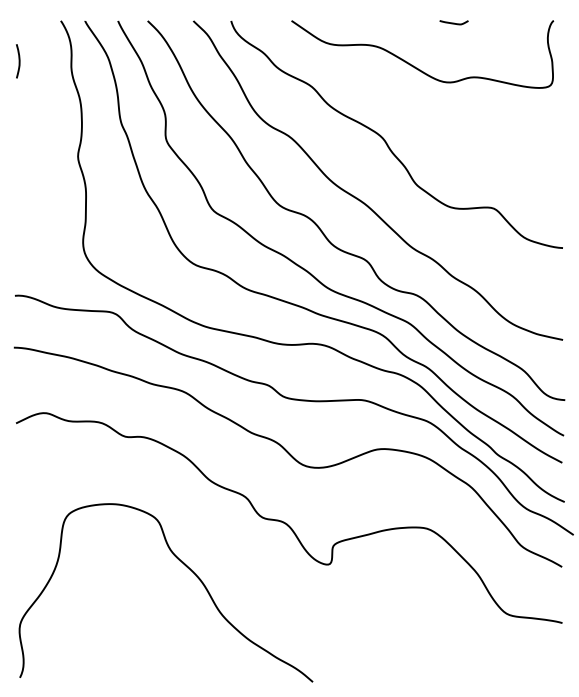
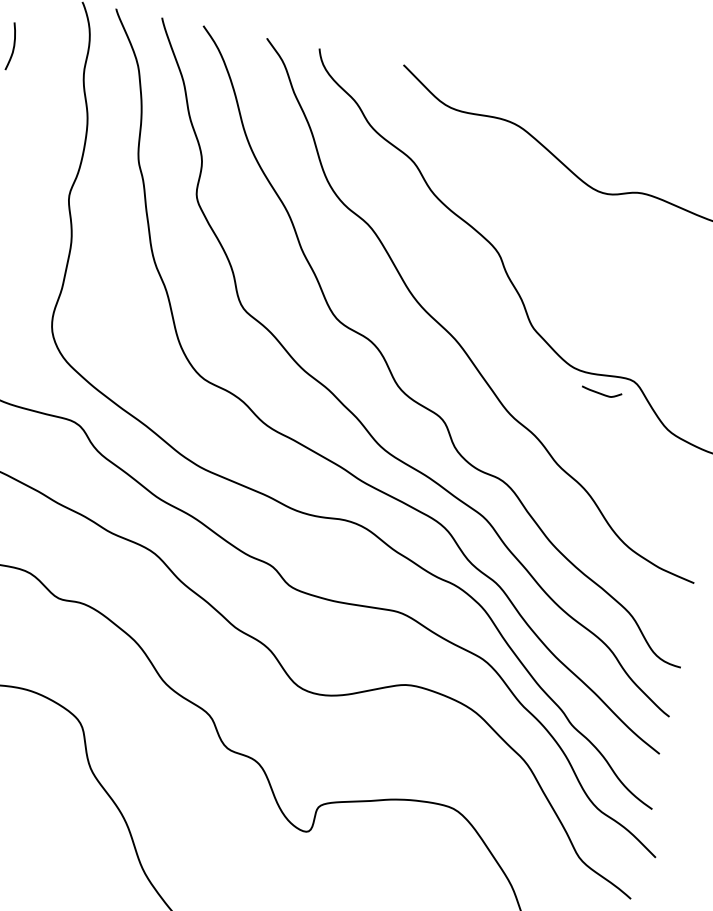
curve: (453, 22) -> (600, 392), moved

